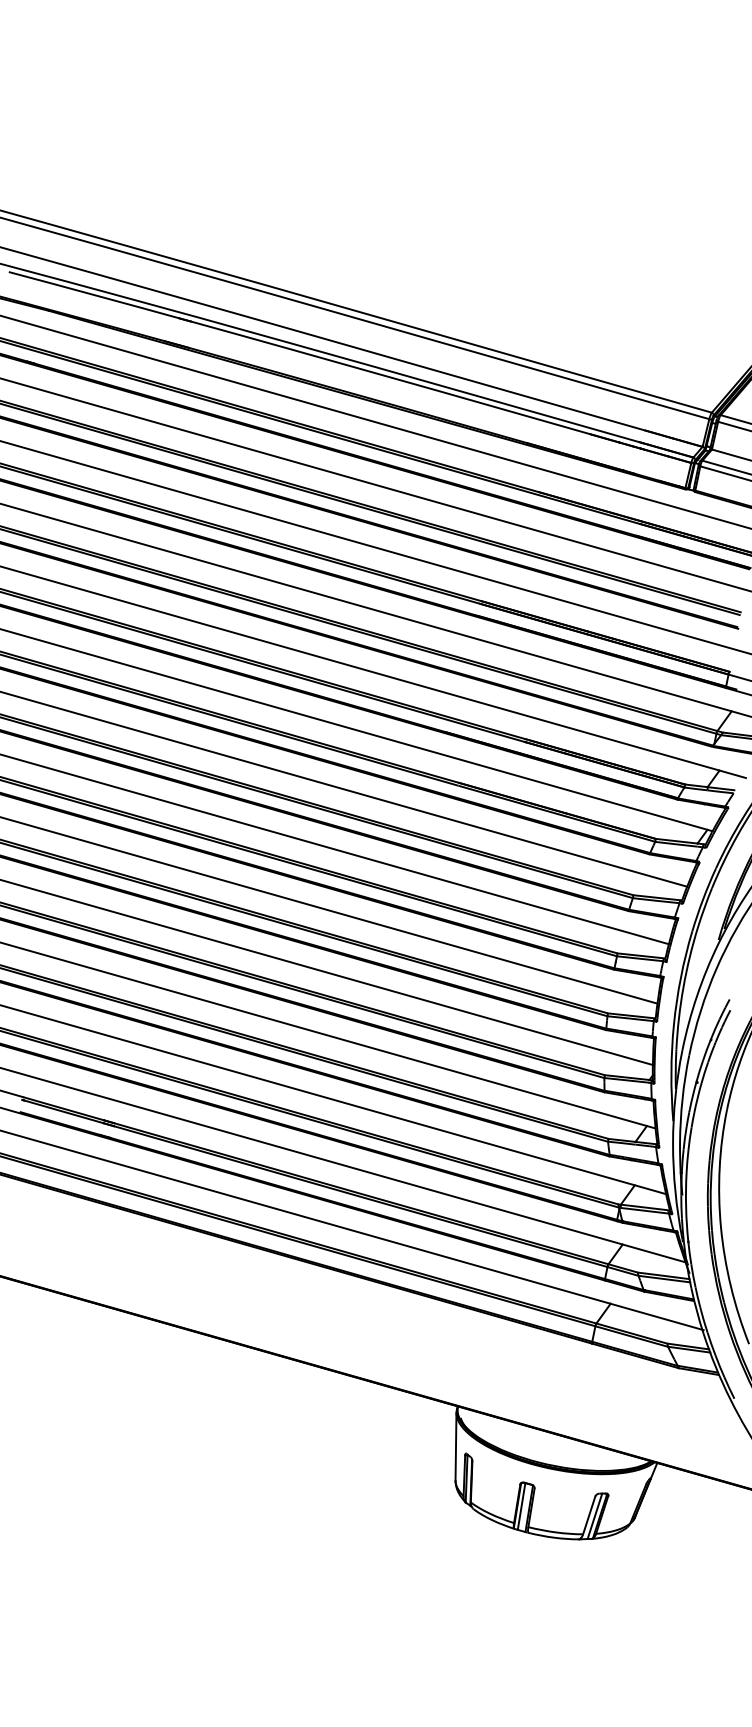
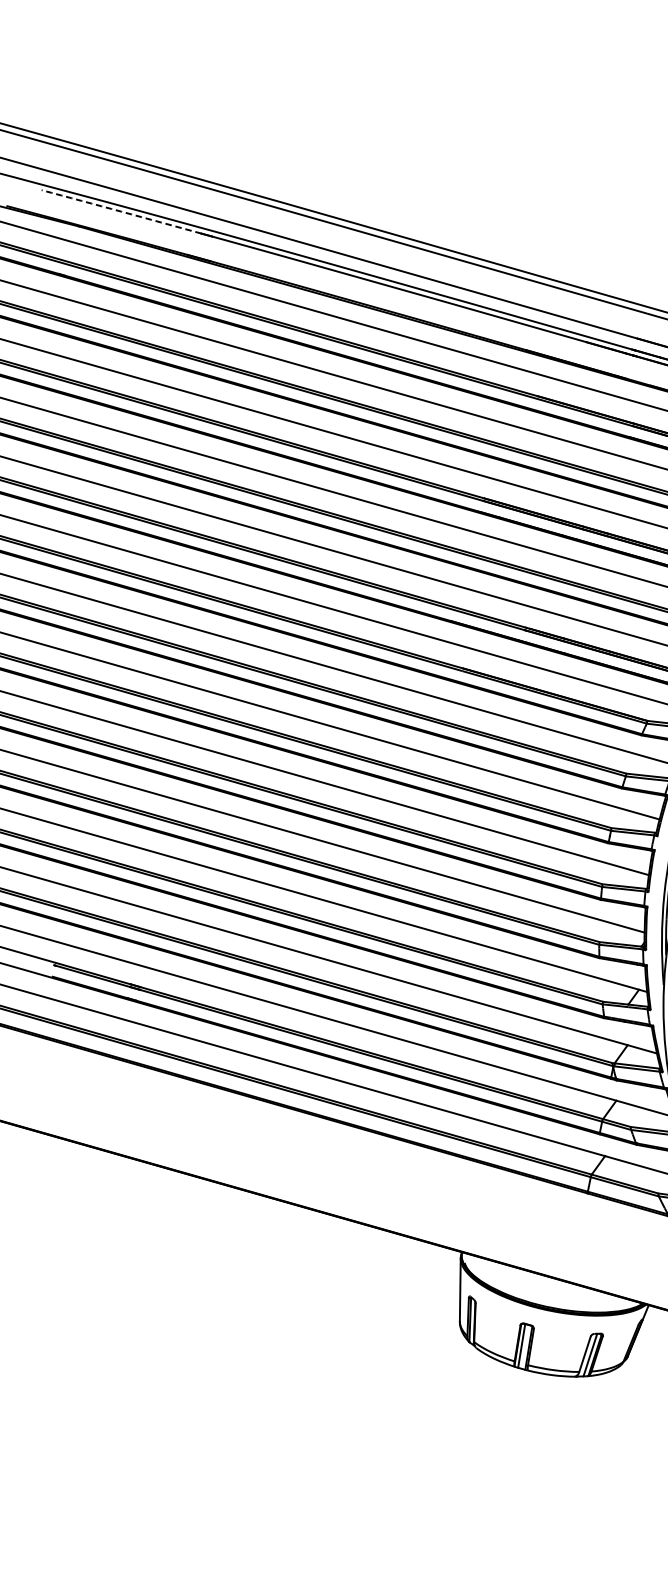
arc: (94, 295) -> (121, 212), solid -> dashed

